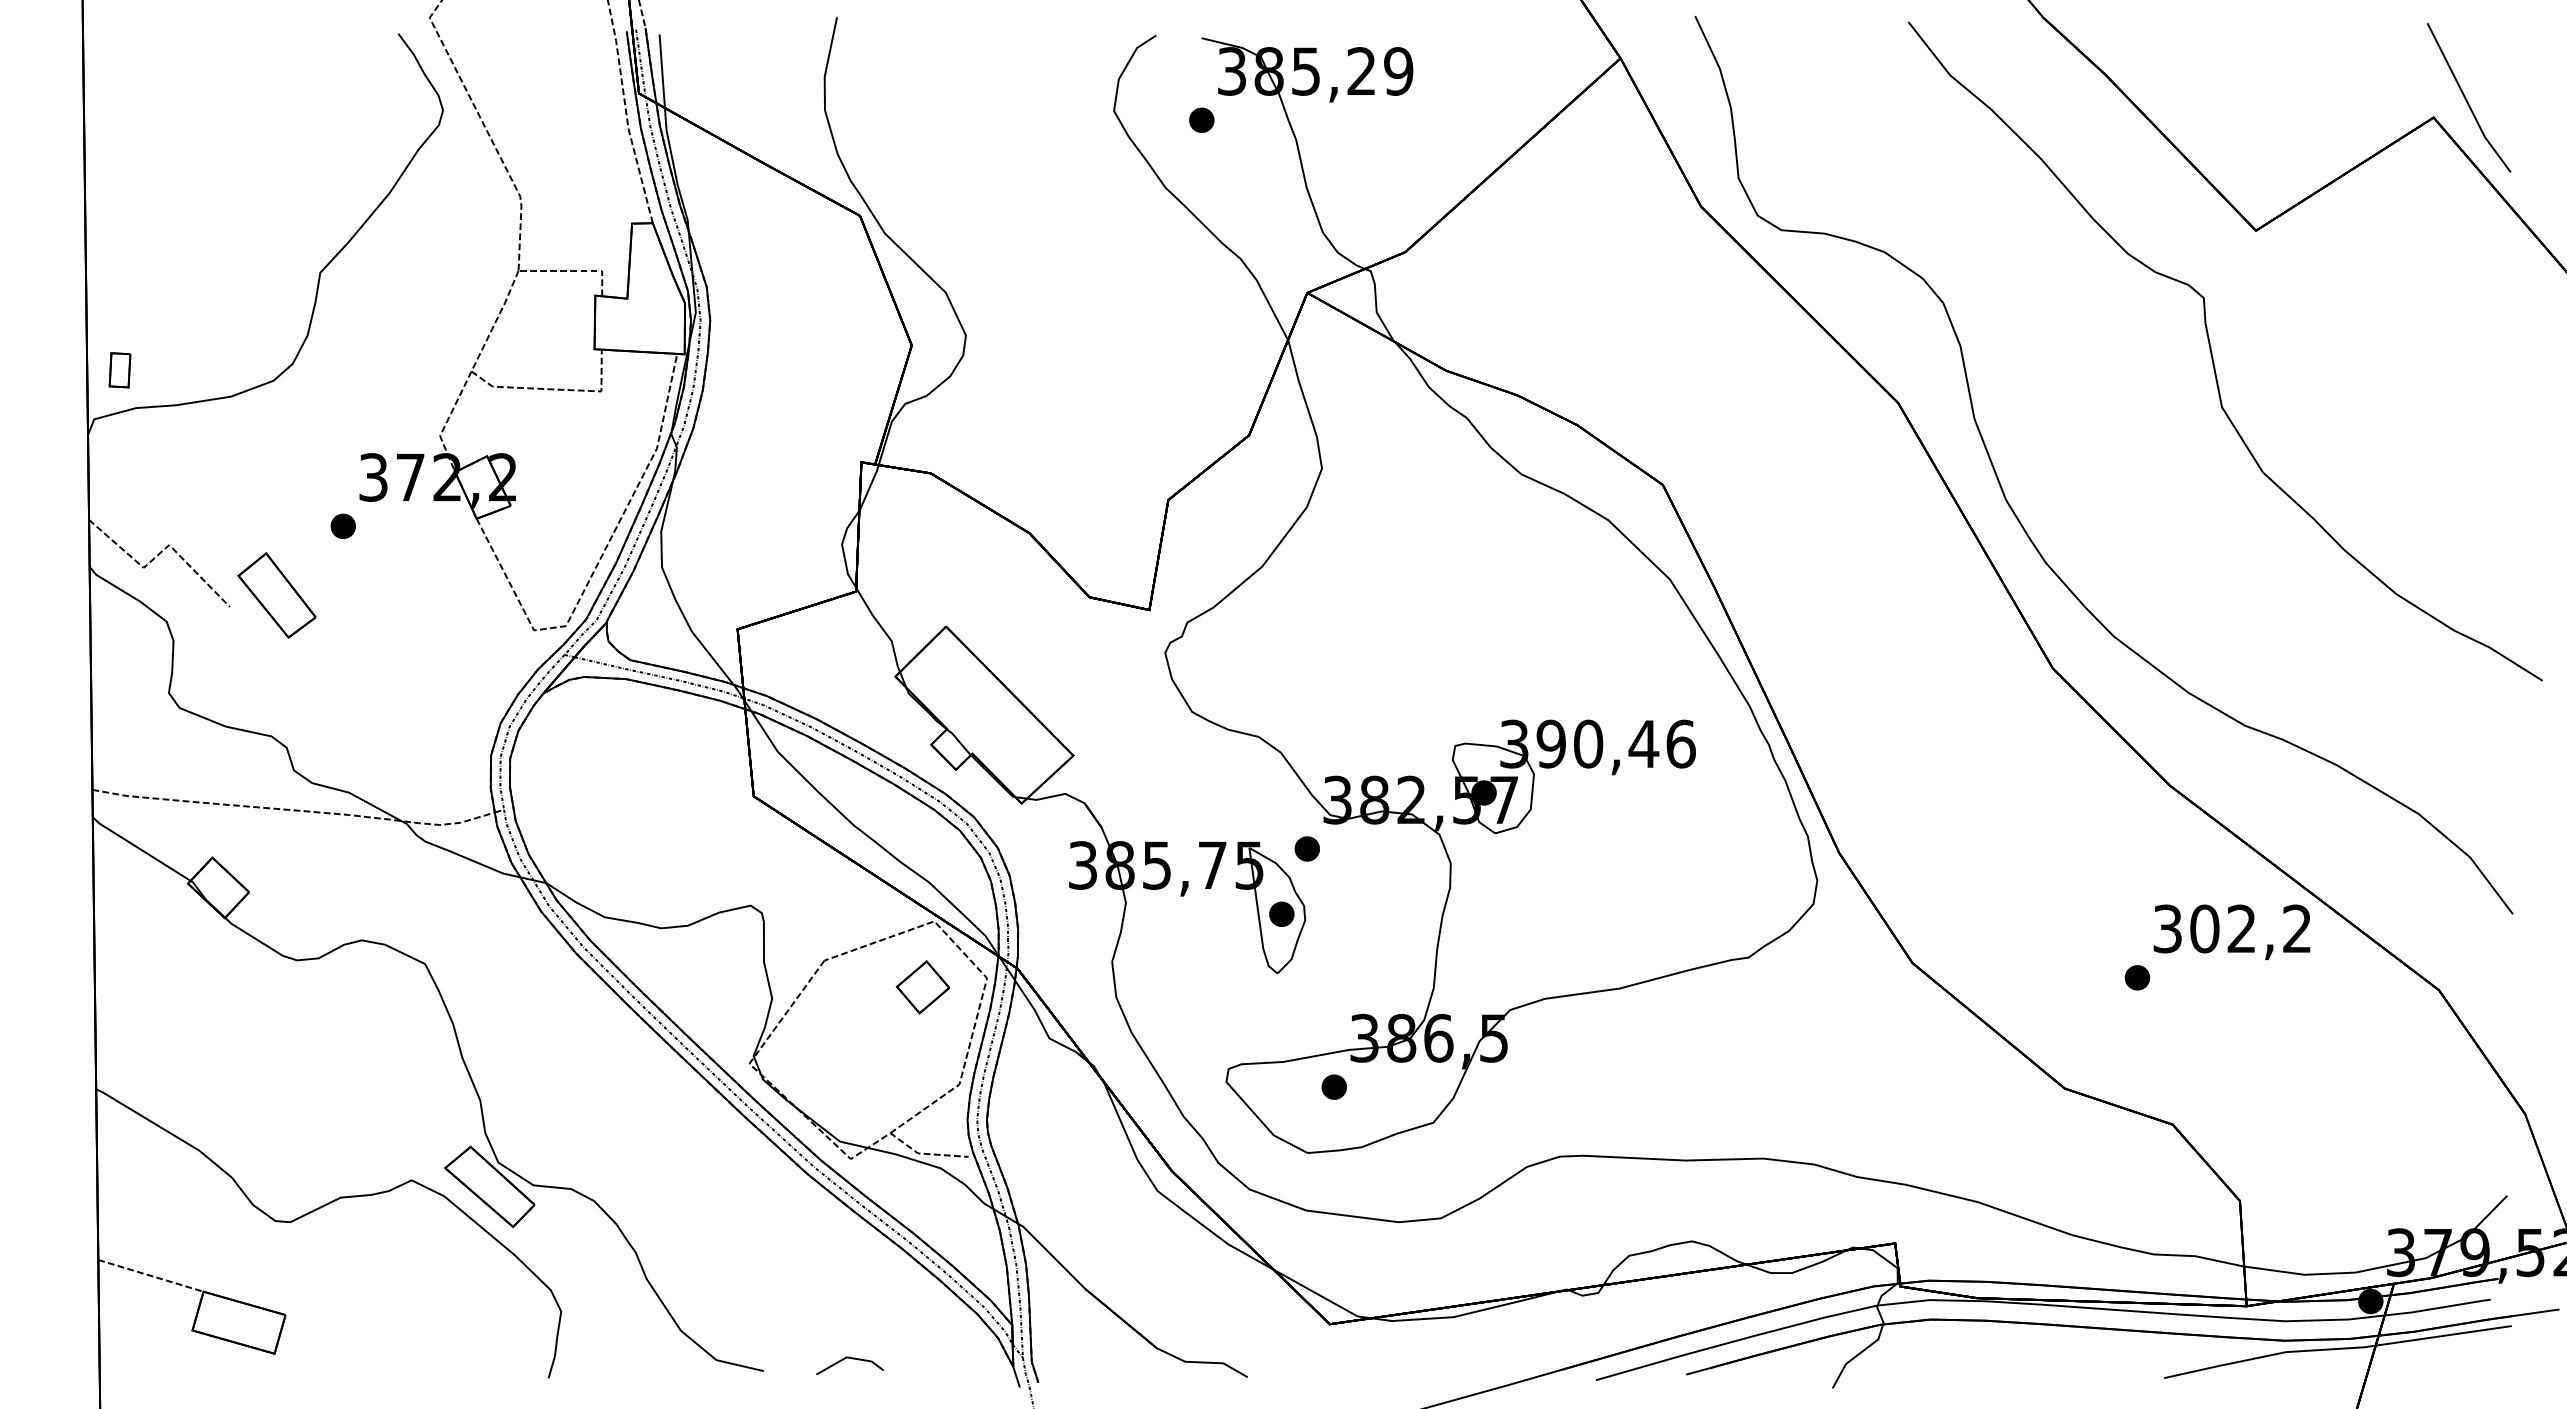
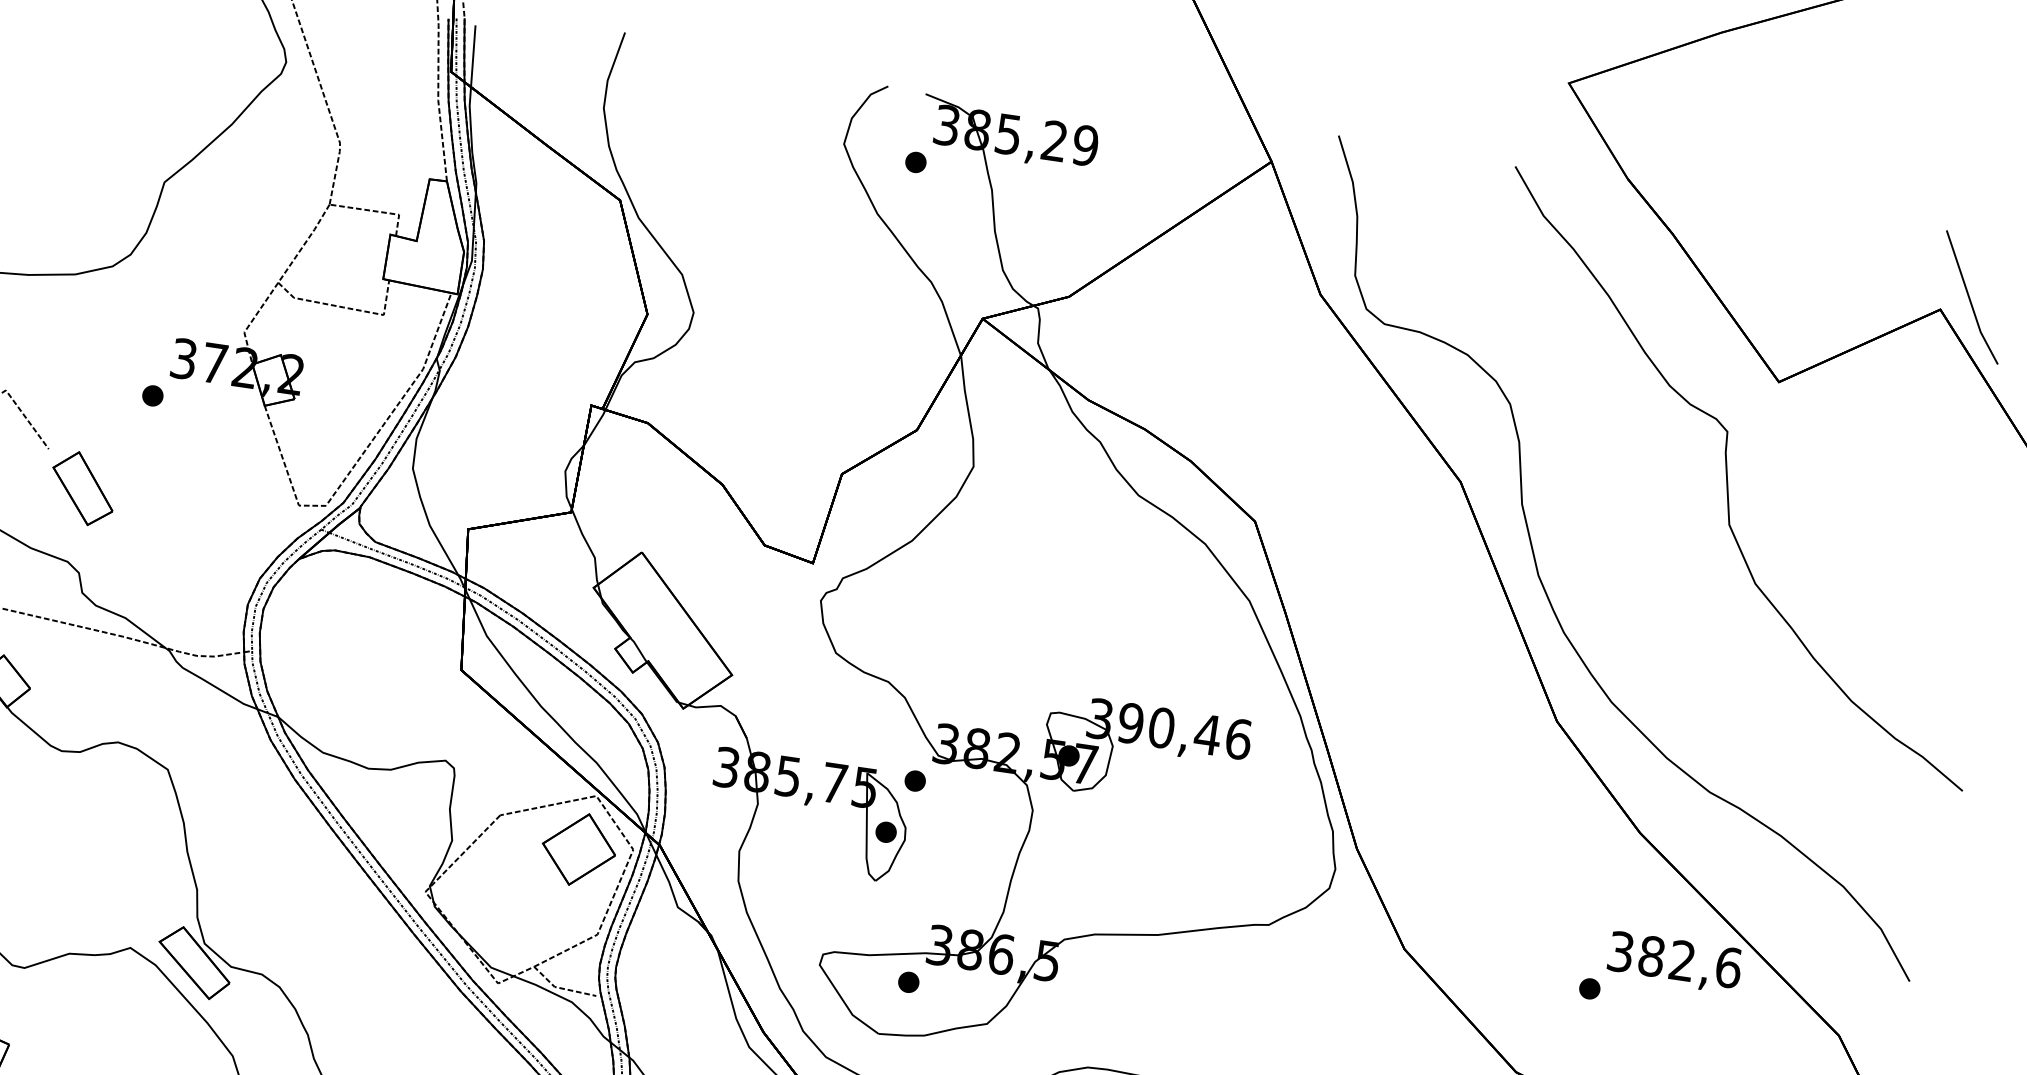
part: (276, 595) -> (82, 488), moved
text: (2251, 928) -> (1690, 961), 302,2 -> 382,6
part: (922, 987) -> (578, 849), size x1.67

